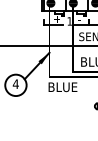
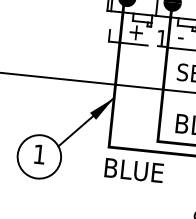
text: (15, 83) -> (38, 153), 4 -> 1

